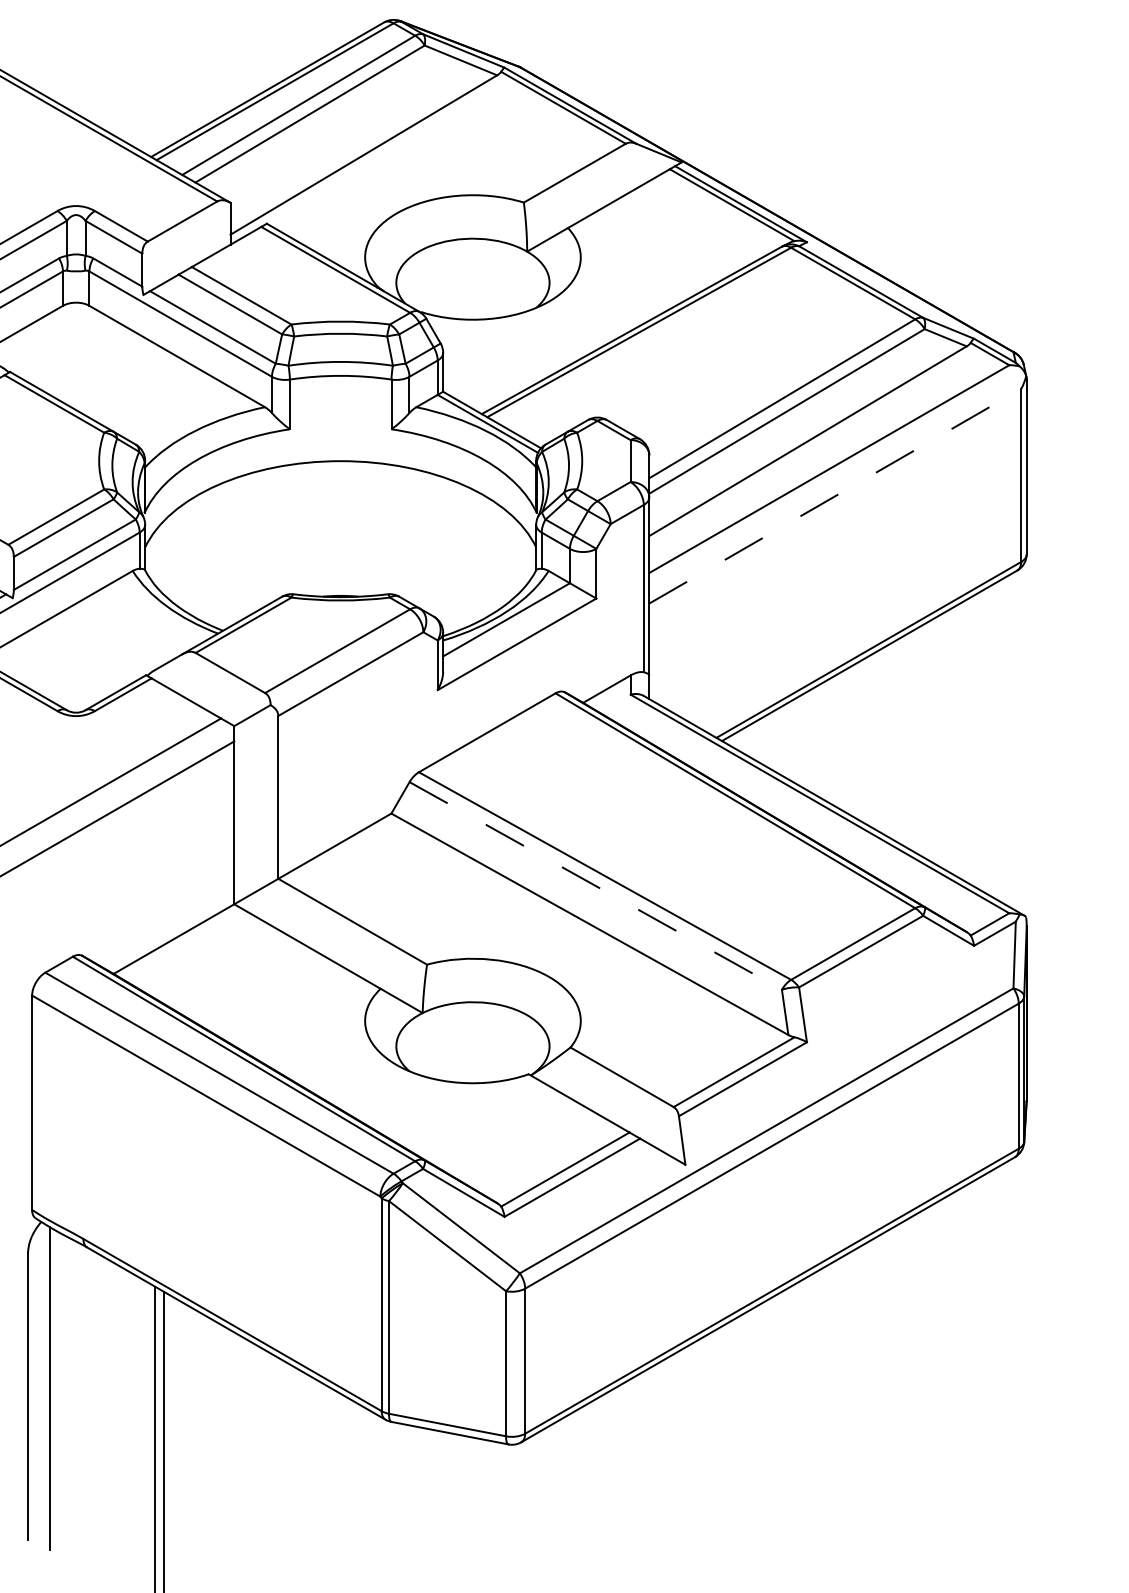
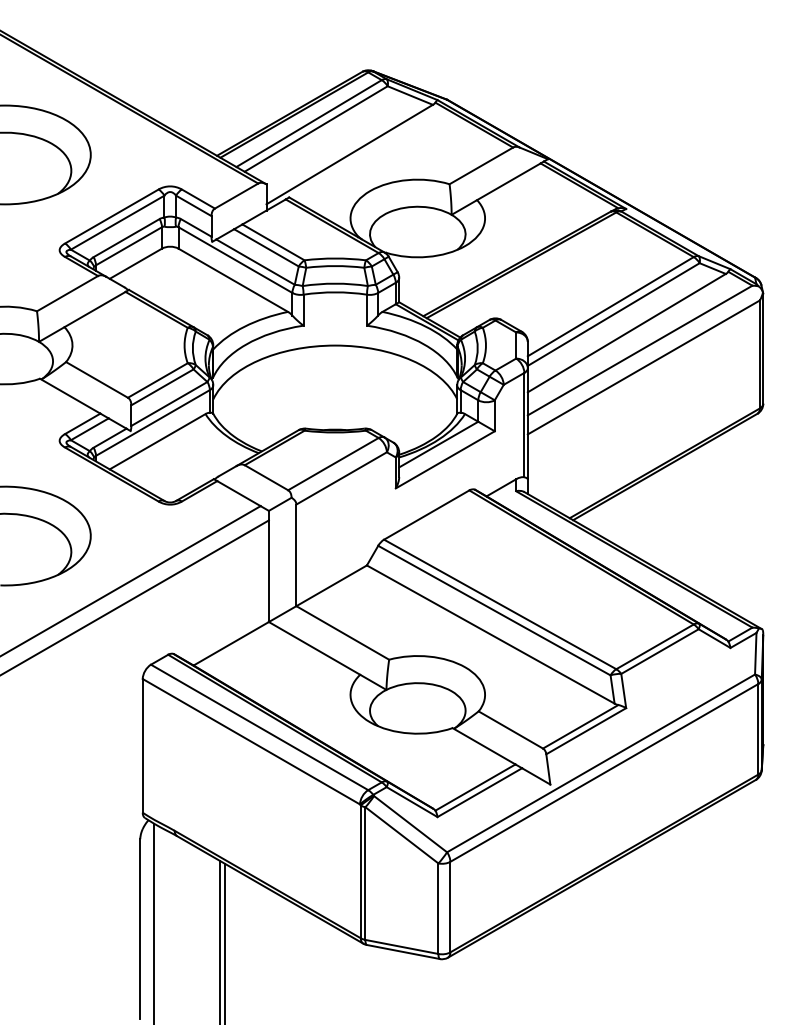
line: (834, 496) -> (643, 367), dashed -> solid
line: (595, 885) -> (494, 610), dashed -> solid

